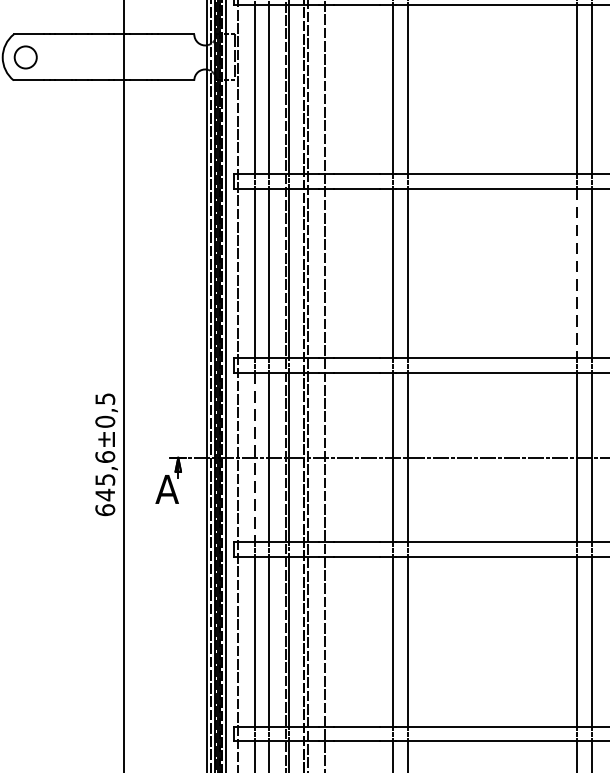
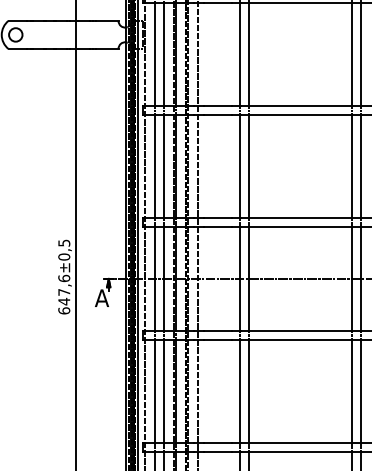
line: (576, 273) -> (351, 166), dashed -> solid
line: (254, 457) -> (155, 278), dashed -> solid
text: (105, 480) -> (64, 292), 645,6 -> 647,6

